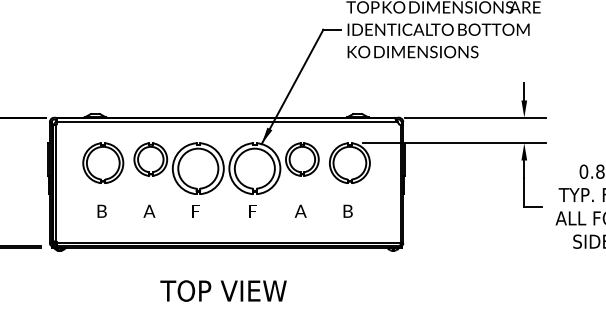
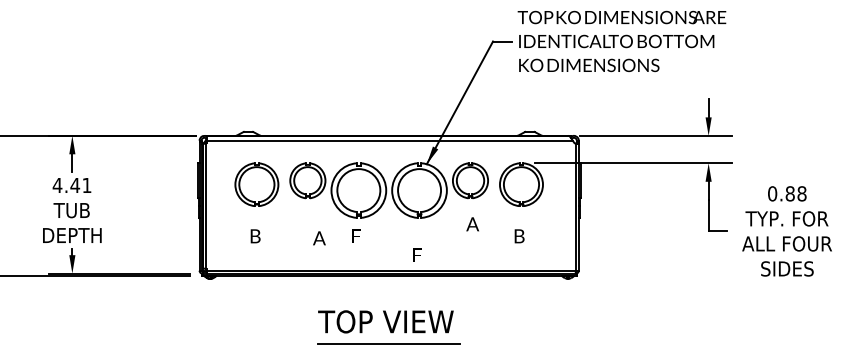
text: (252, 210) -> (417, 254), moved
text: (149, 211) -> (319, 238), moved
text: (300, 211) -> (472, 224), moved

